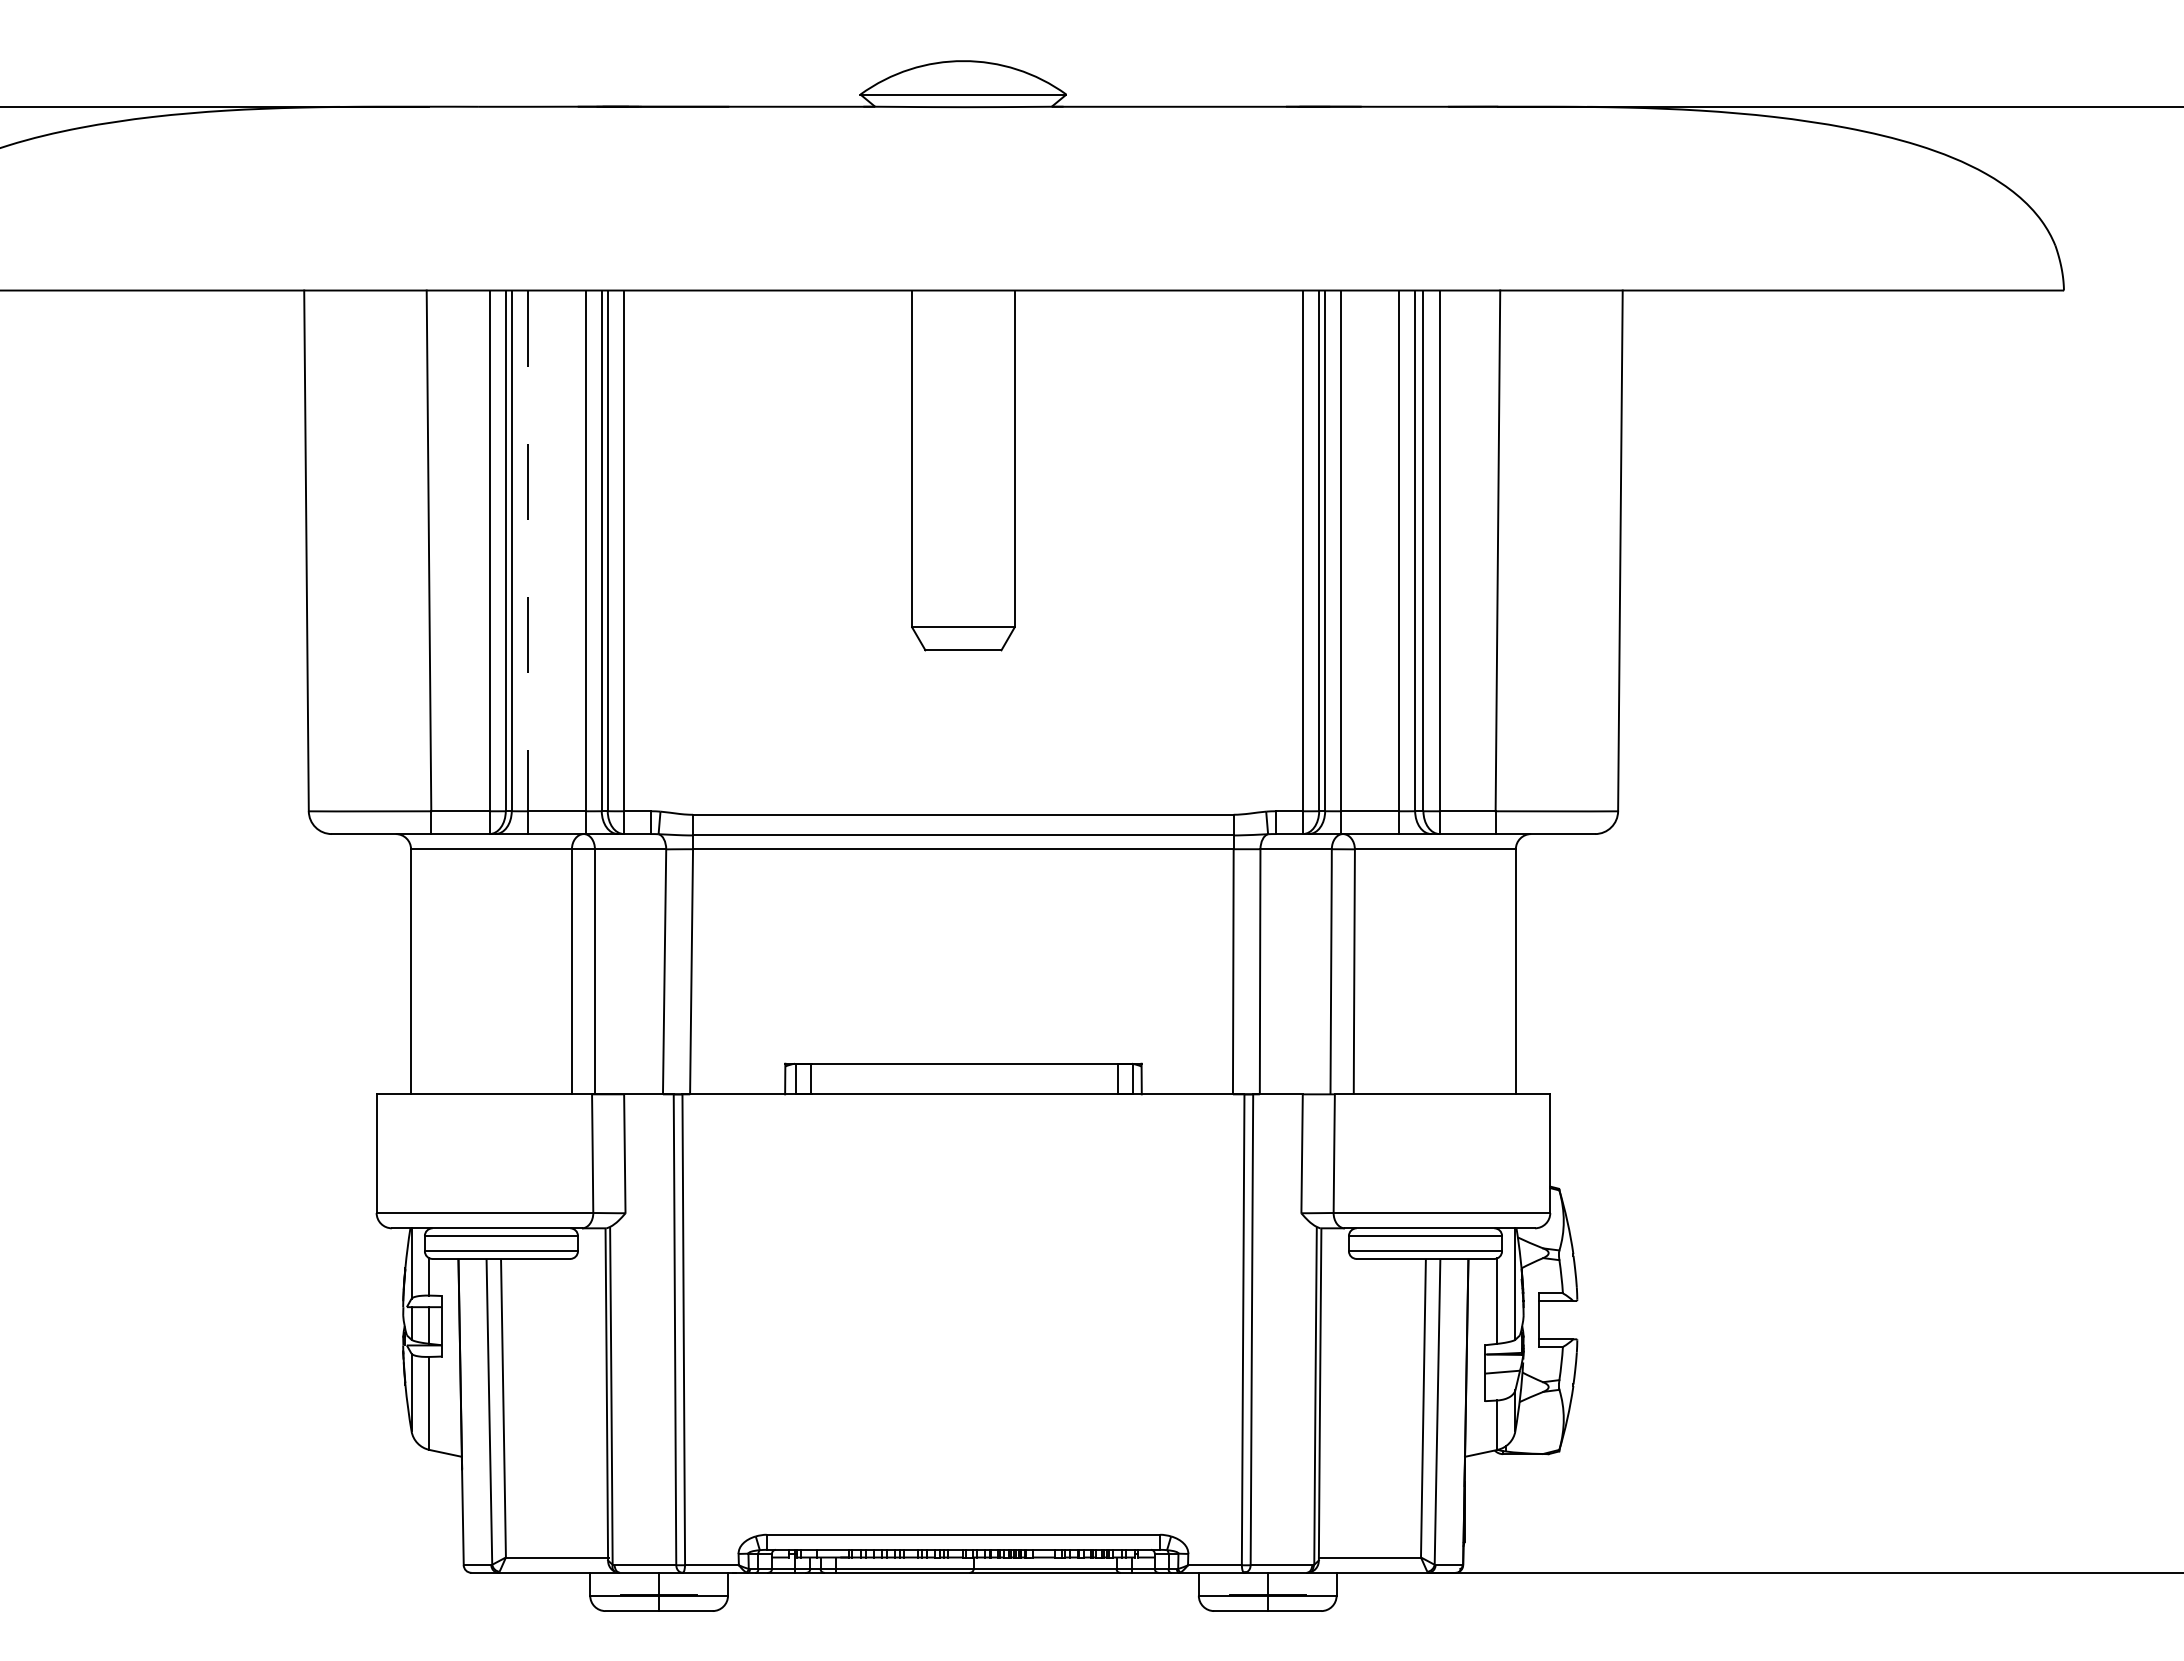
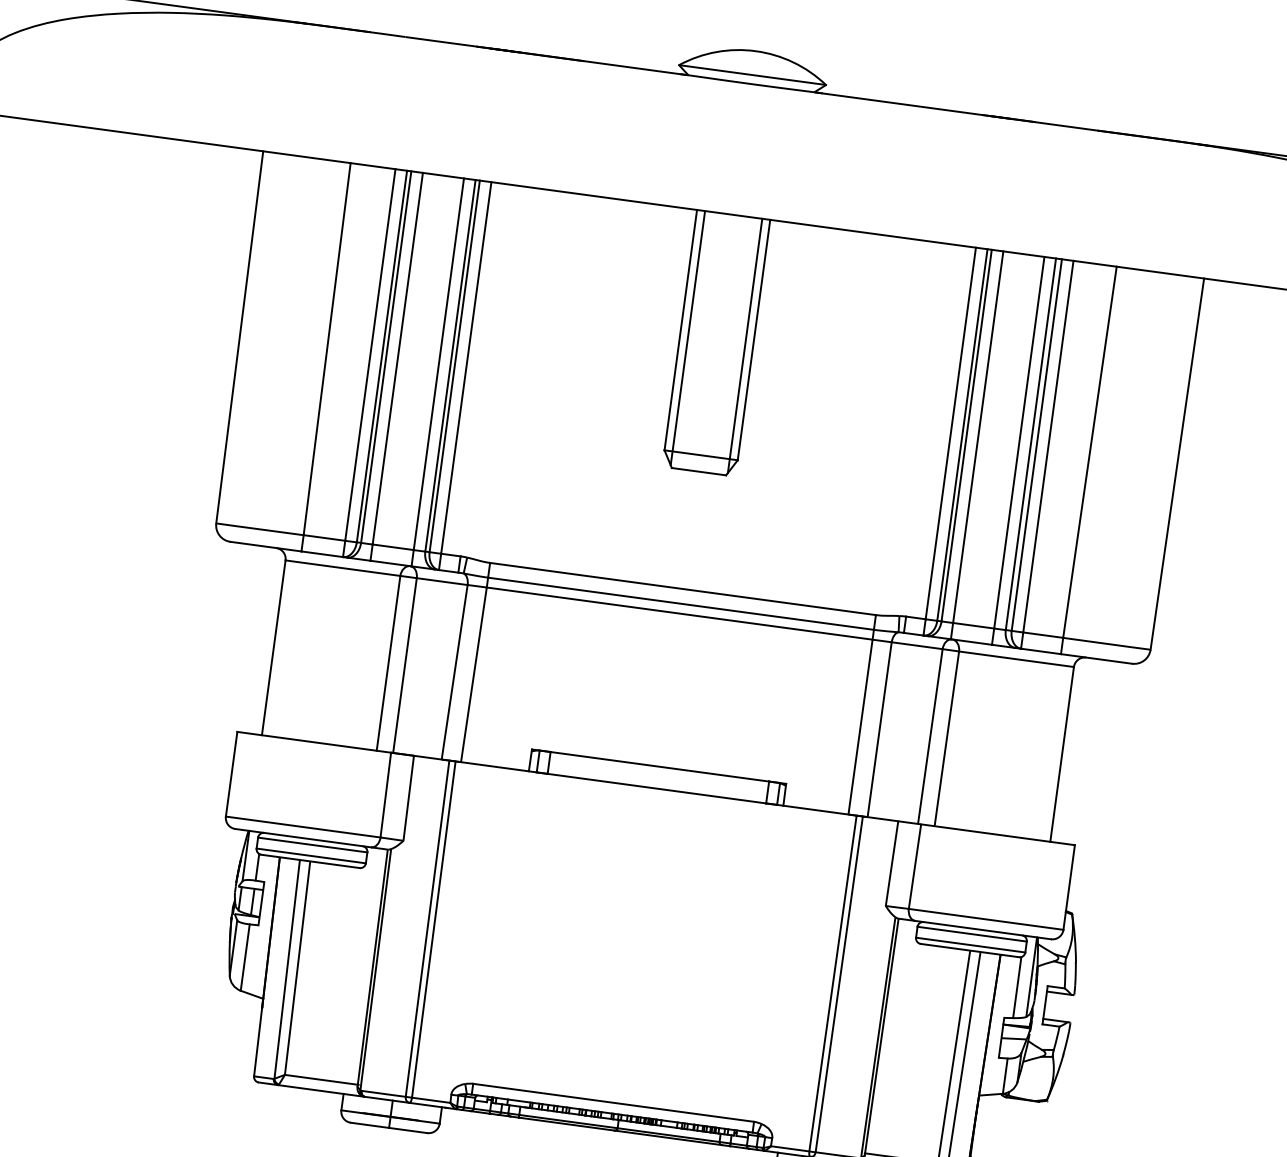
line: (923, 468) -> (687, 338), added
line: (1003, 468) -> (745, 345), added
line: (527, 551) -> (397, 359), dashed -> solid

